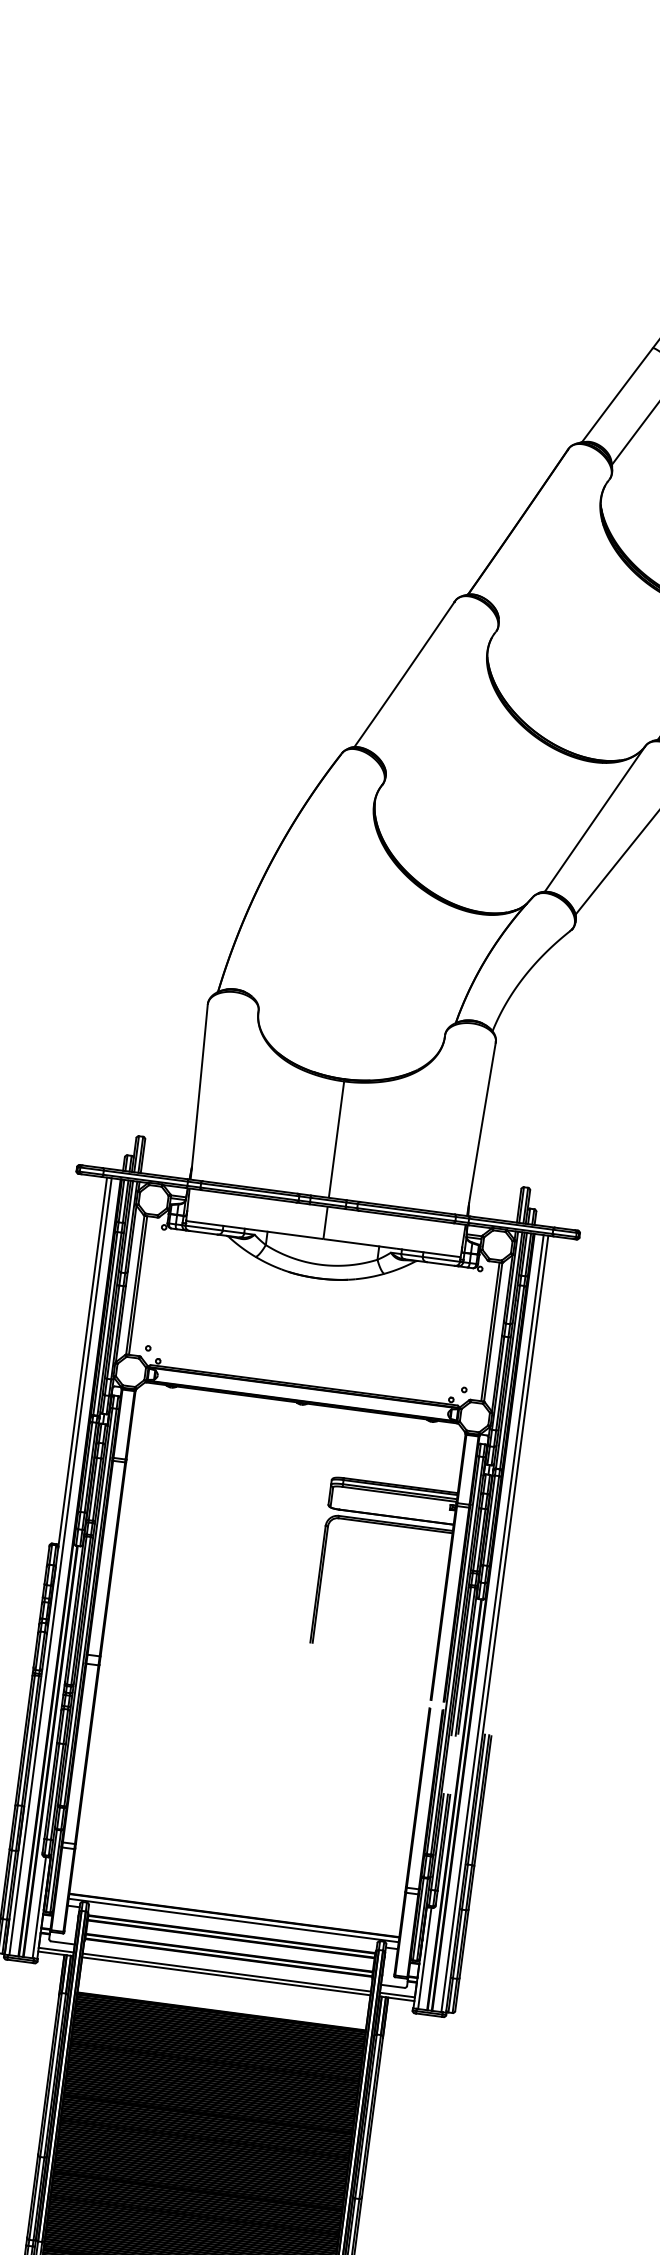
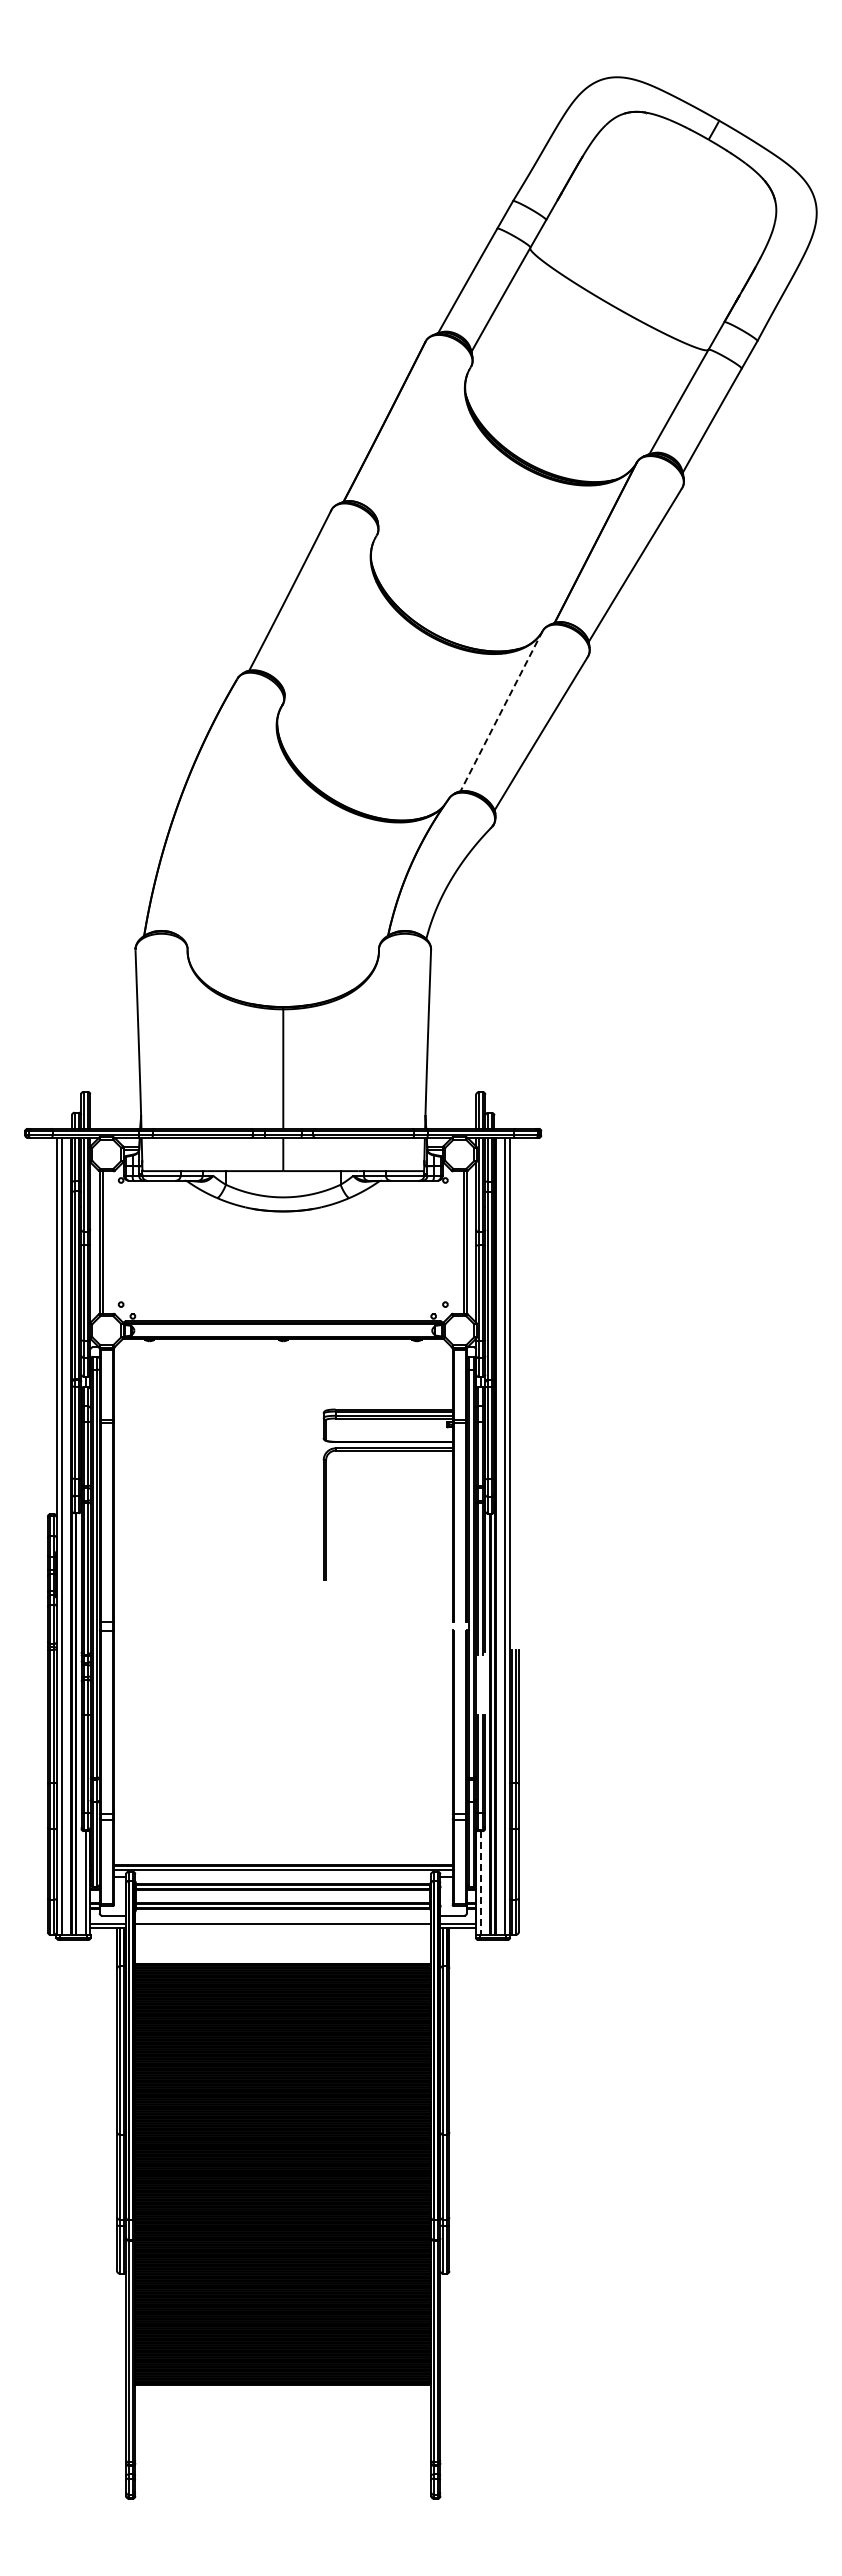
line: (595, 819) -> (501, 711), solid -> dashed
line: (425, 1958) -> (481, 1883), solid -> dashed
line: (226, 1976) -> (283, 1927), removed

